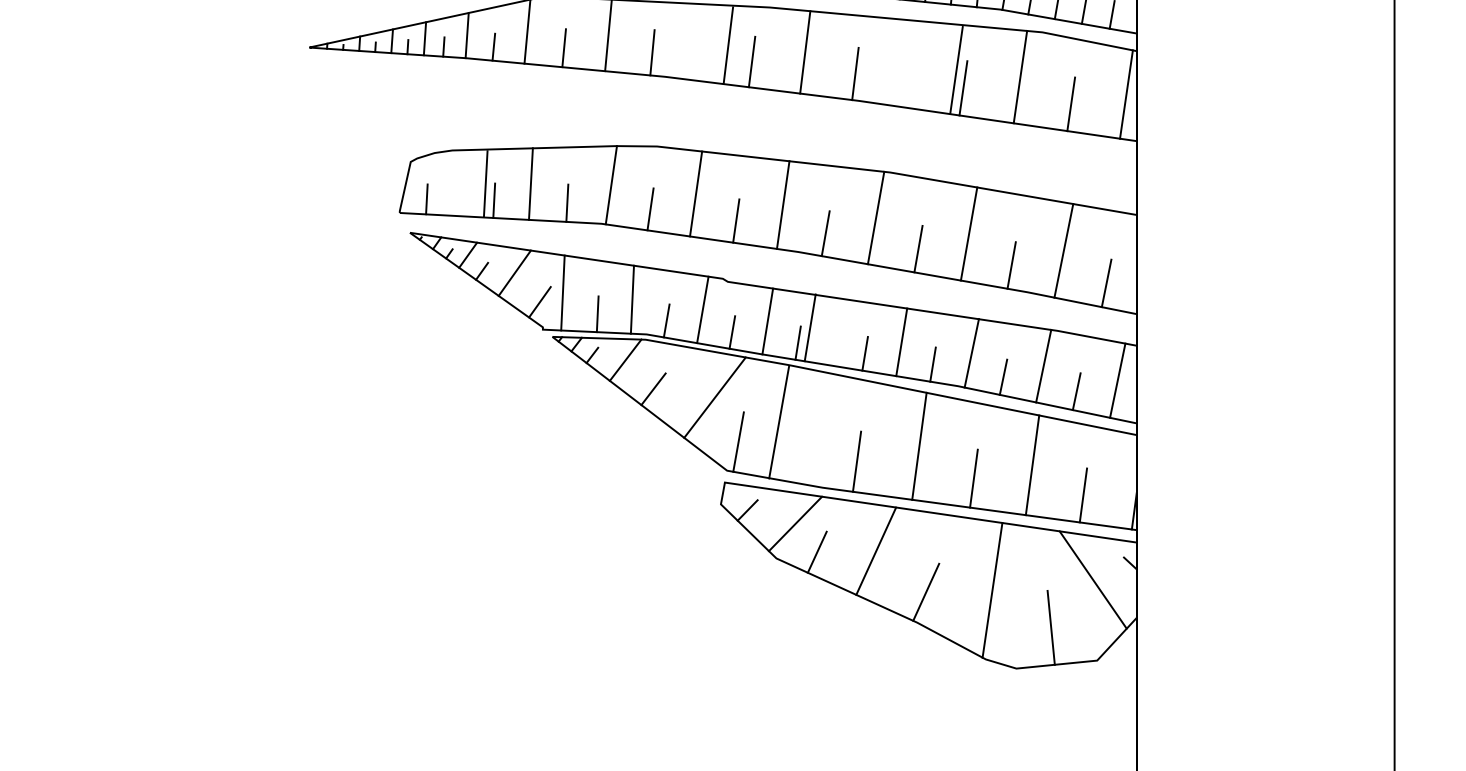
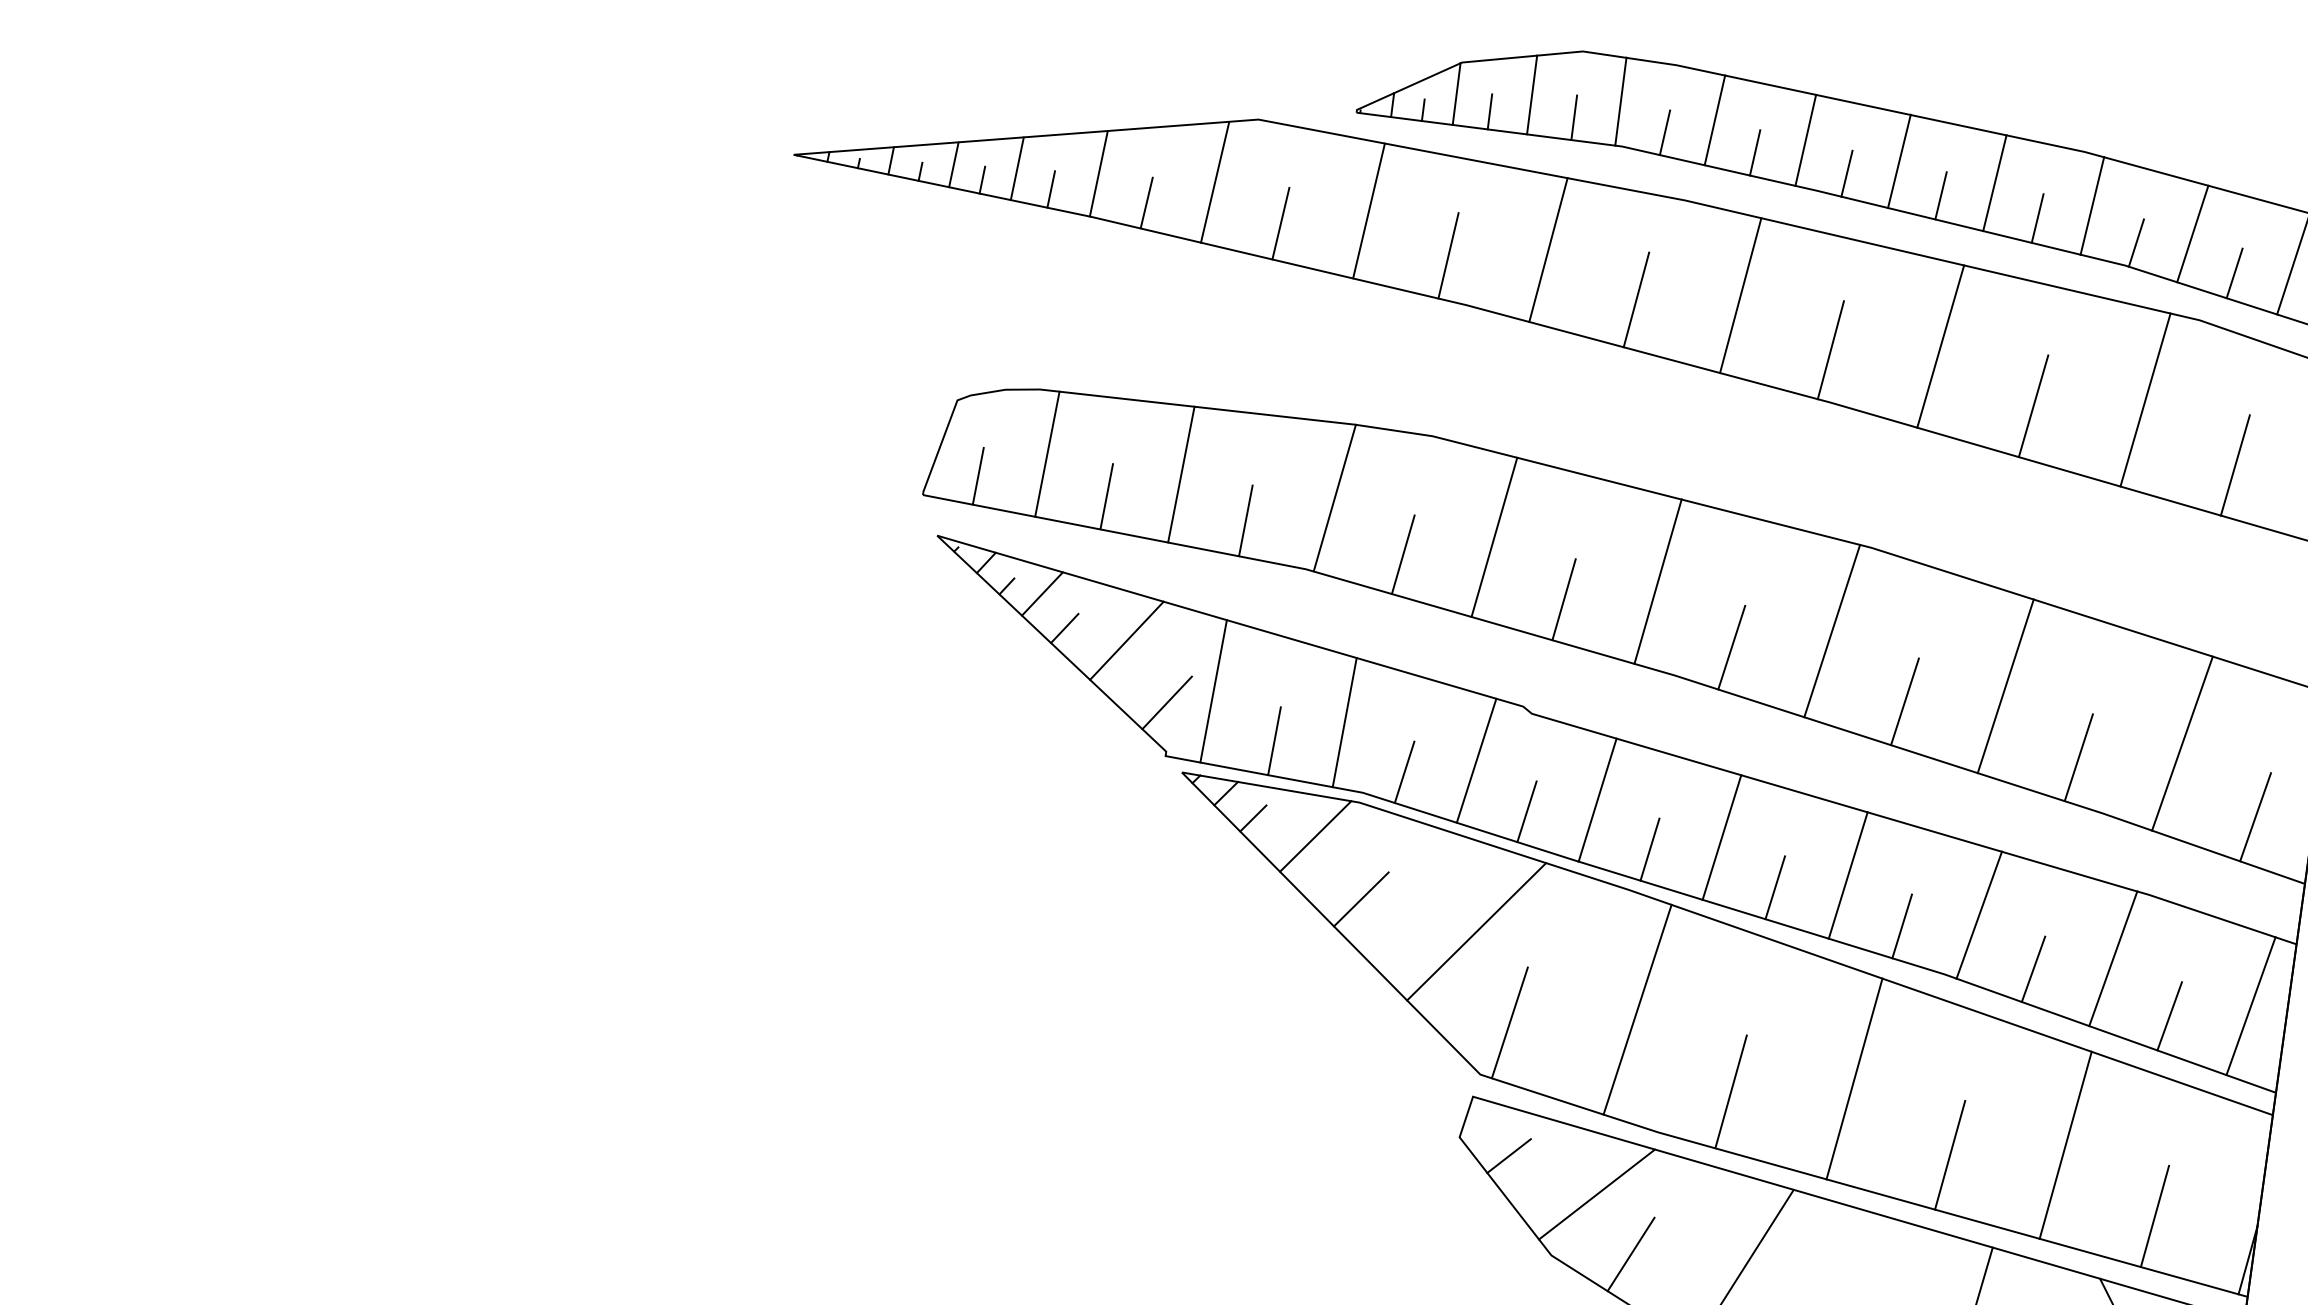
line: (728, 45) -> (1548, 249), moved
line: (956, 70) -> (1940, 346), moved
line: (485, 184) -> (1046, 454), moved
line: (809, 327) -> (1720, 836), moved
line: (779, 421) -> (1638, 1008), moved

